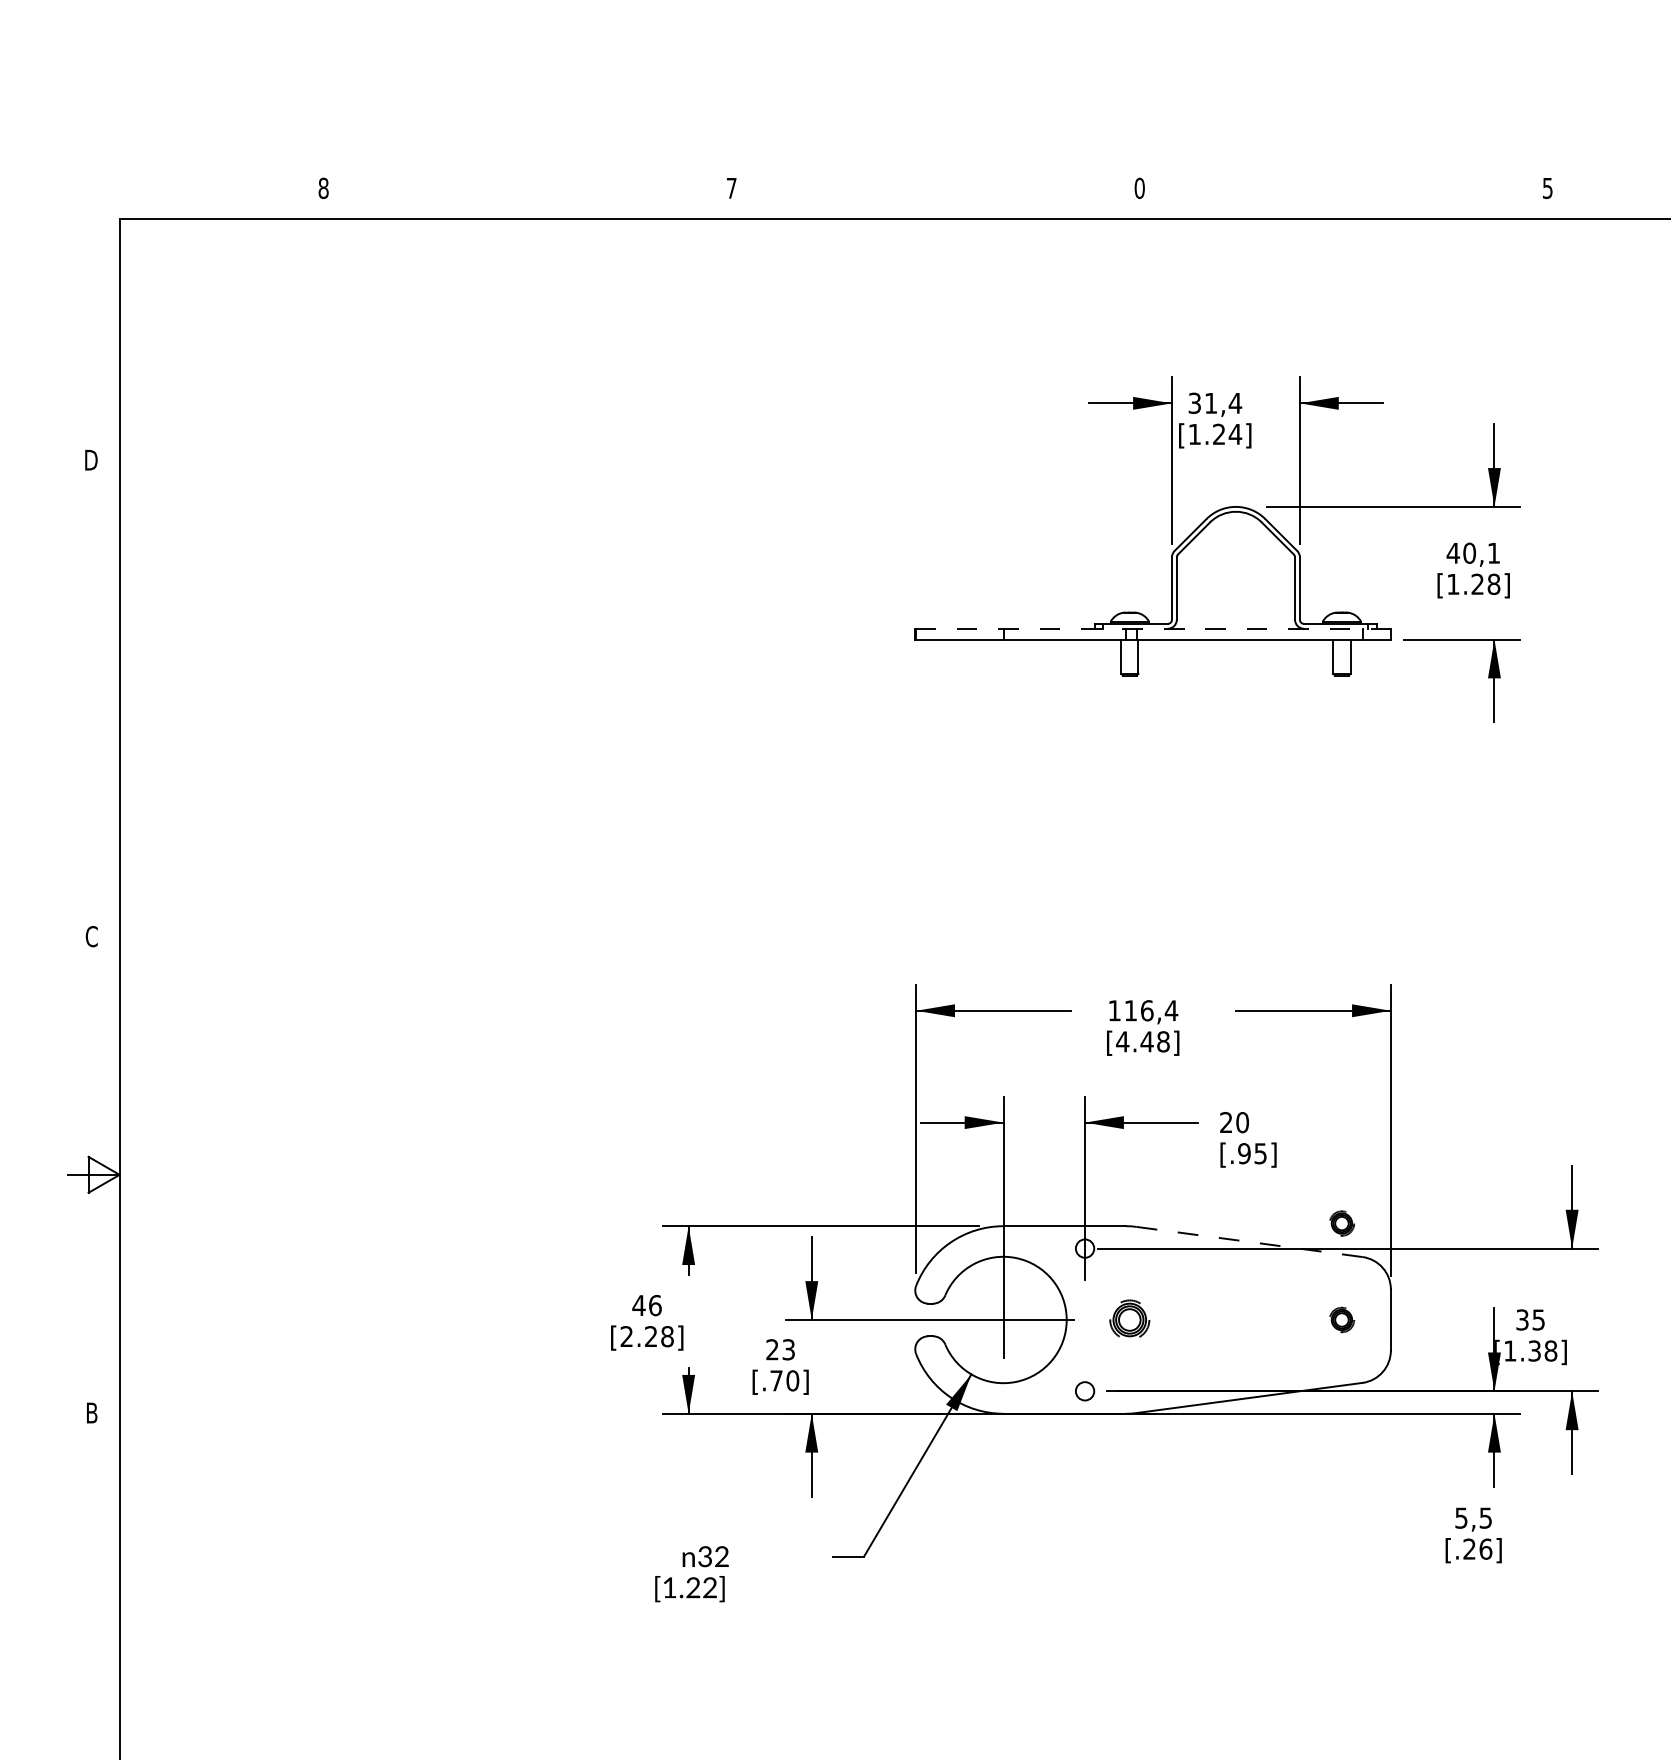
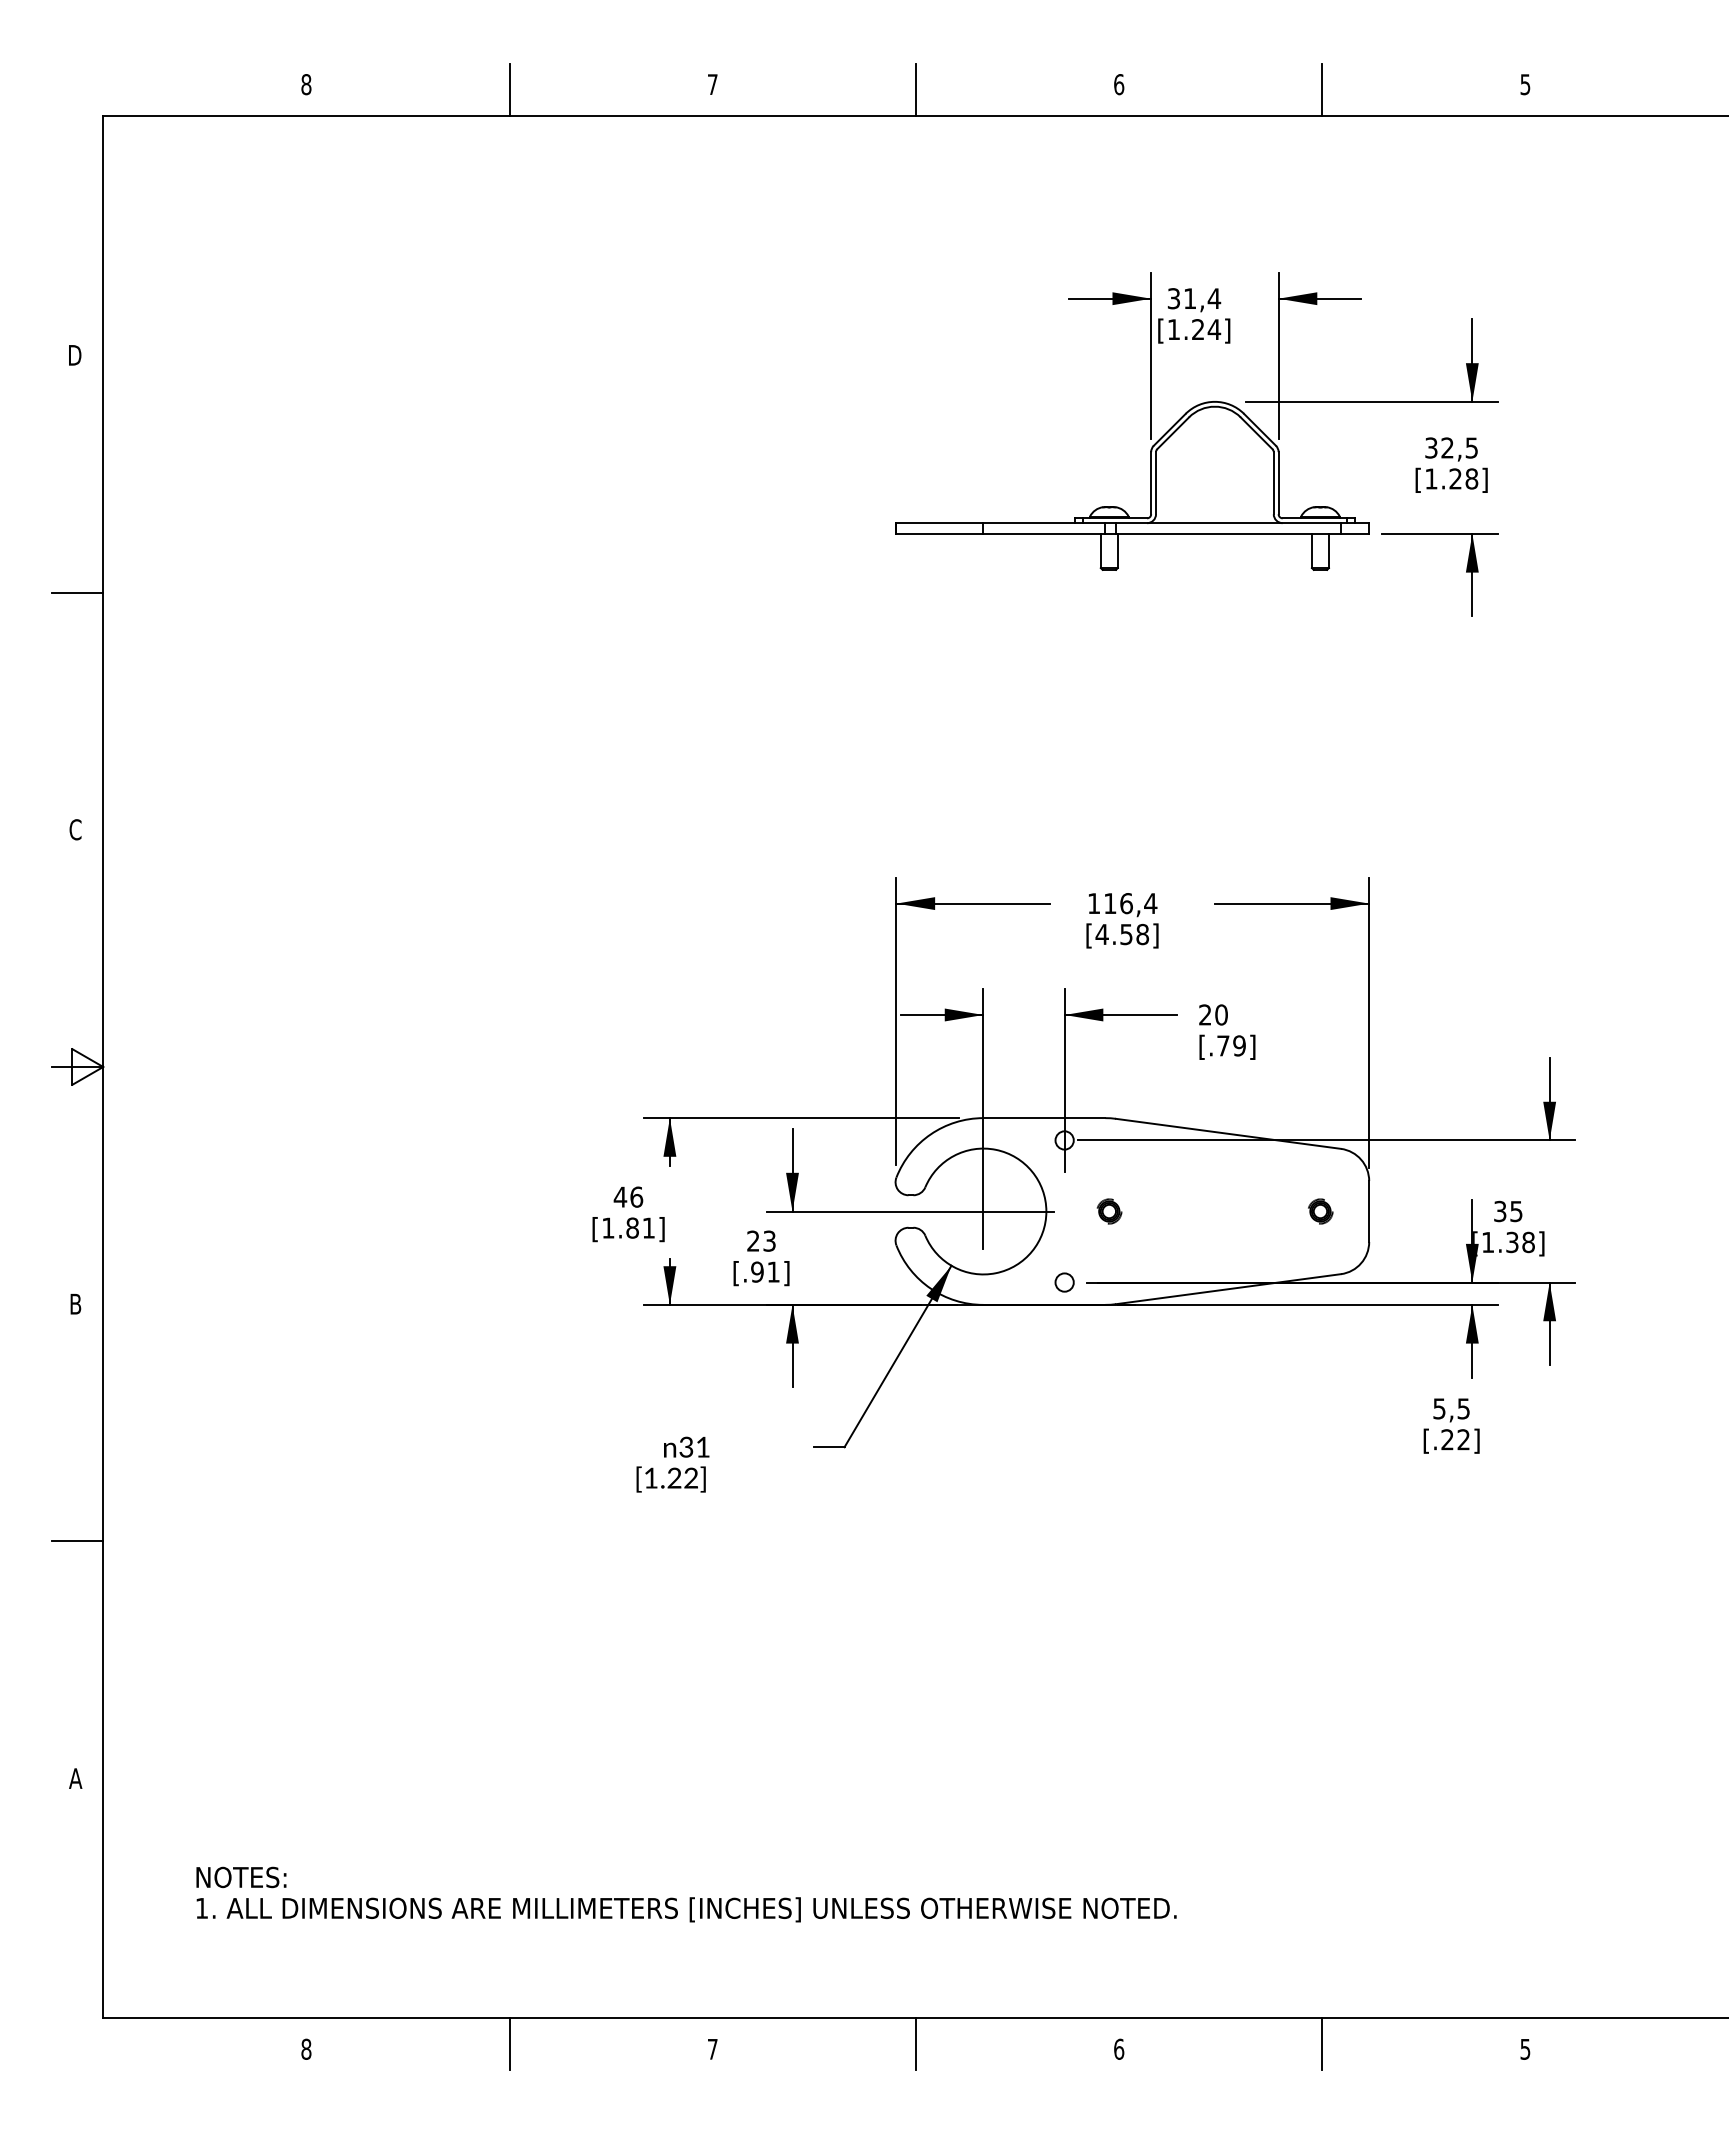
text: (1140, 188) -> (1119, 84), 0 -> 6
line: (527, 193) -> (509, 89), added
line: (935, 193) -> (915, 89), added
line: (1343, 193) -> (1322, 89), added
text: (1472, 552) -> (1450, 447), 40,1 -> 32,5
line: (1153, 629) -> (1132, 523), dashed -> solid
line: (93, 698) -> (77, 592), added
text: (1147, 1041) -> (1126, 934), [4.48] -> [4.58]
text: (1252, 1153) -> (1231, 1045), [.95] -> [.79]
part: (1341, 1223) -> (1320, 1115), removed
line: (1249, 1241) -> (1228, 1133), dashed -> solid
part: (1130, 1319) -> (1109, 1211), size x0.62
text: (647, 1336) -> (628, 1227), [2.28] -> [1.81]
text: (784, 1380) -> (765, 1271), [.70] -> [.91]
text: (1485, 1548) -> (1463, 1439), [.26] -> [.22]
text: (721, 1555) -> (702, 1446), 32 -> 31
line: (93, 1651) -> (77, 1541), added

